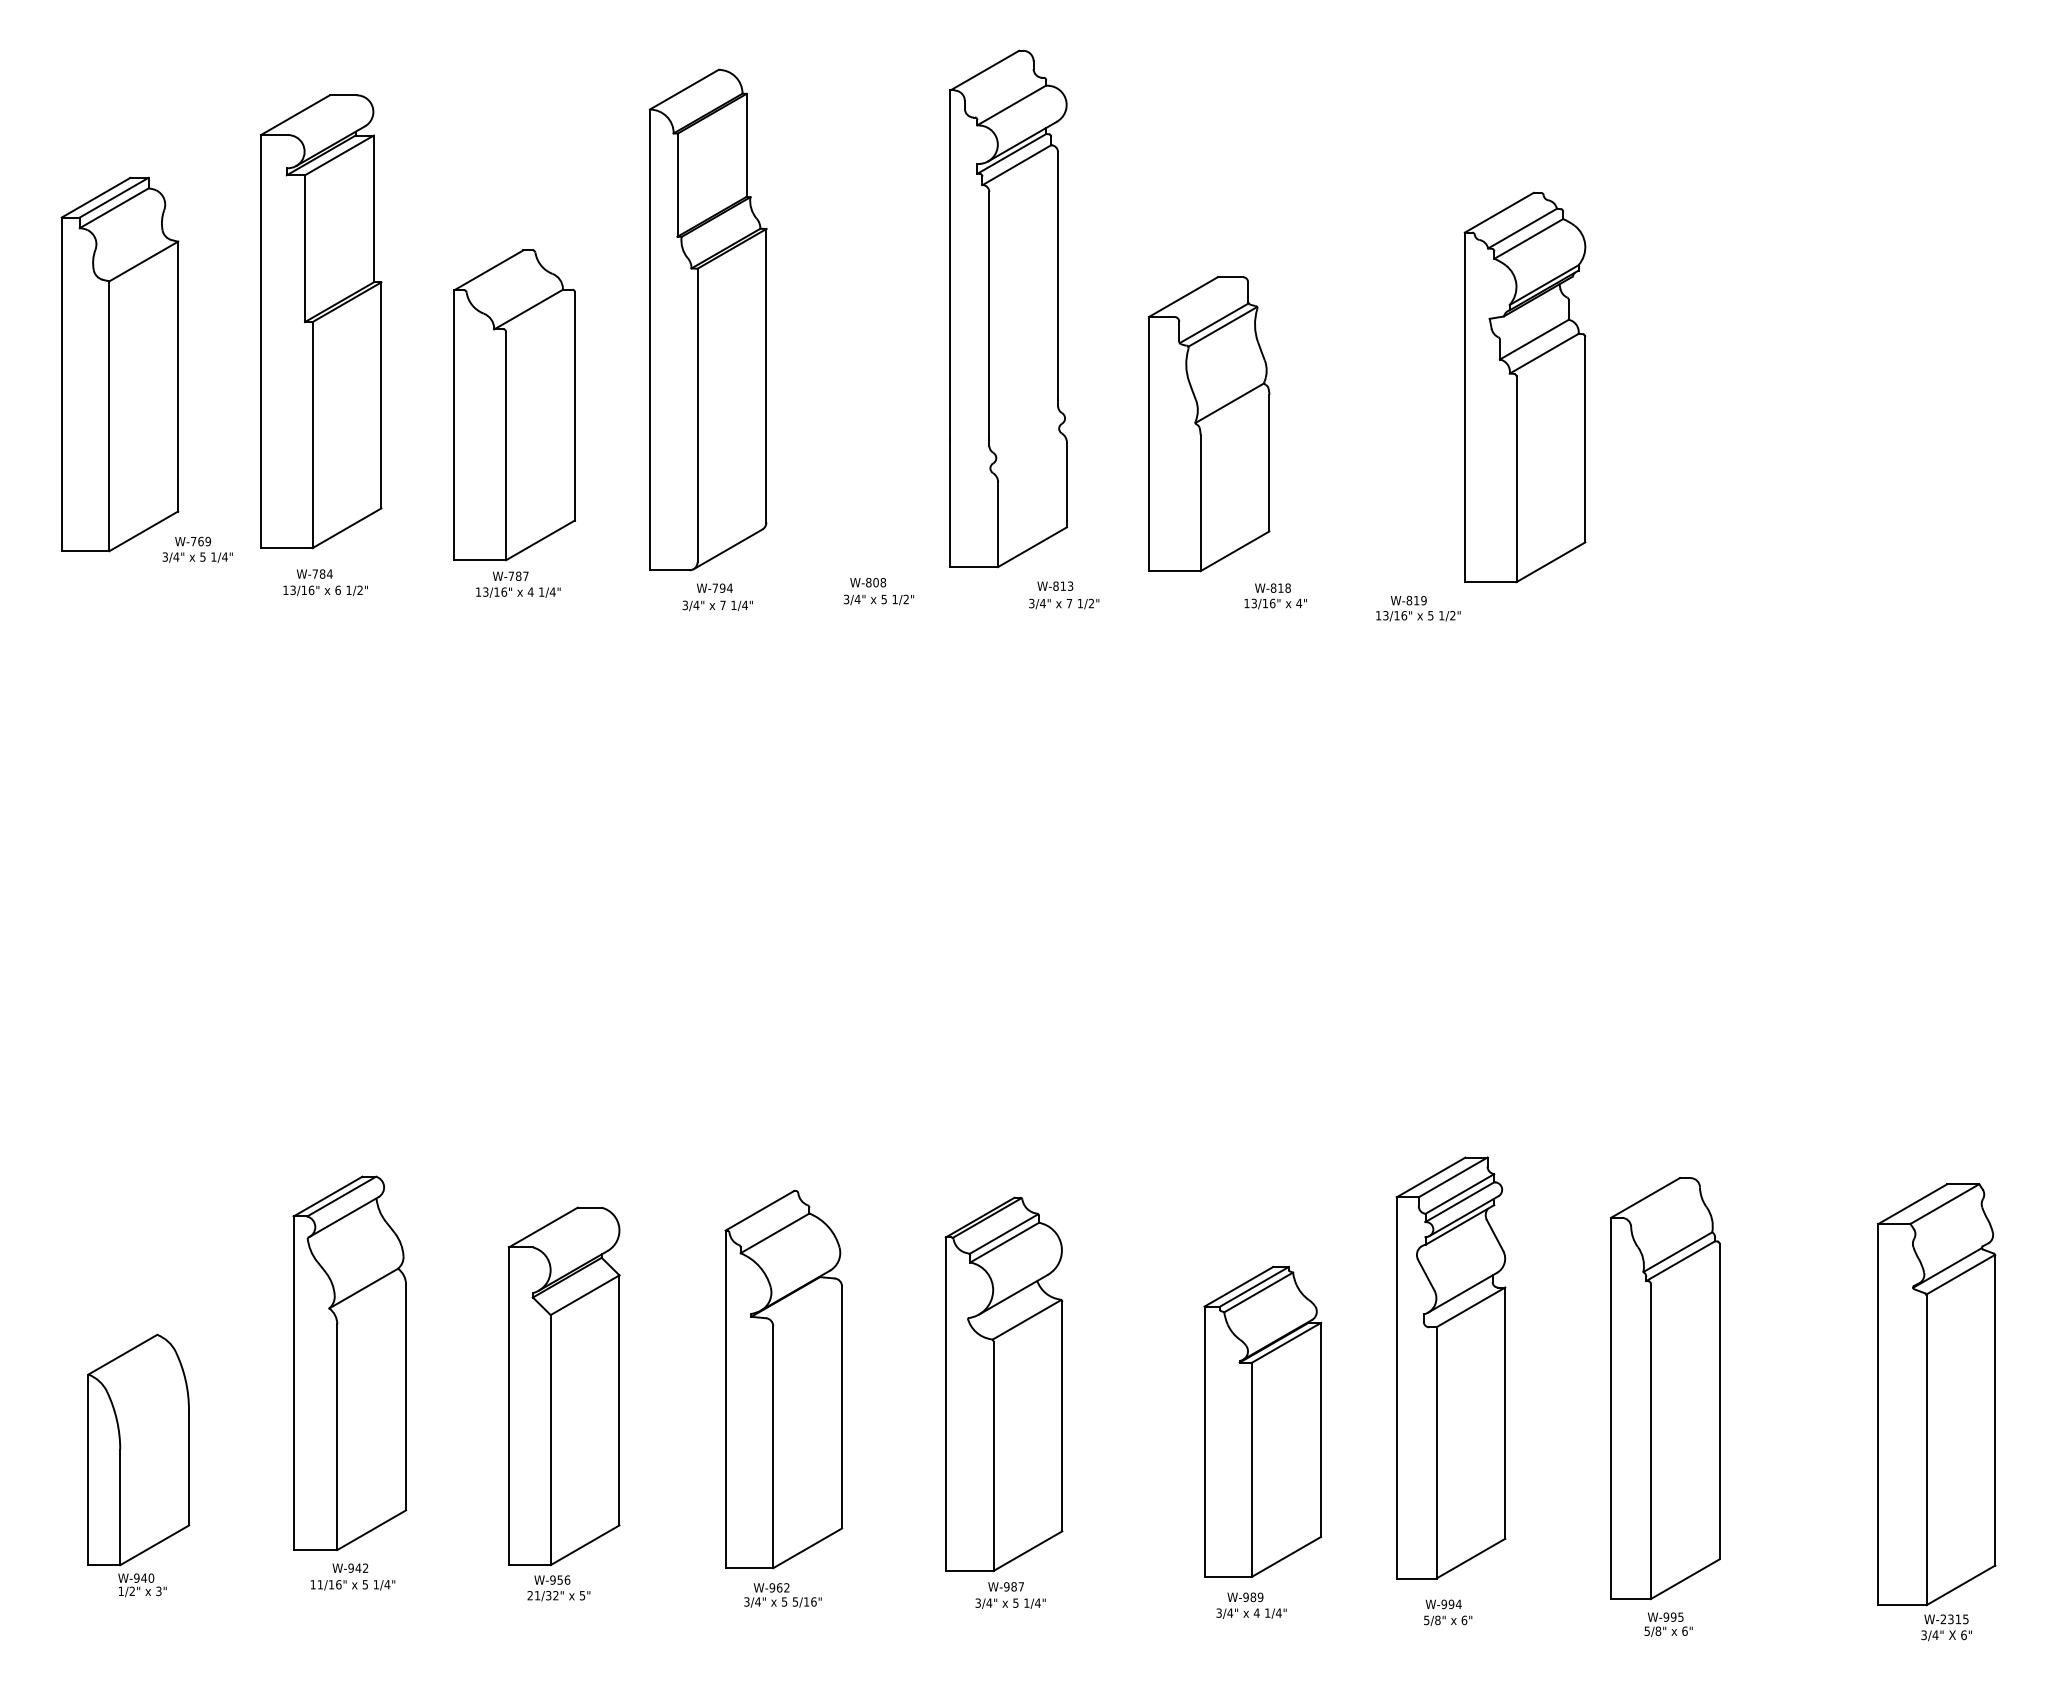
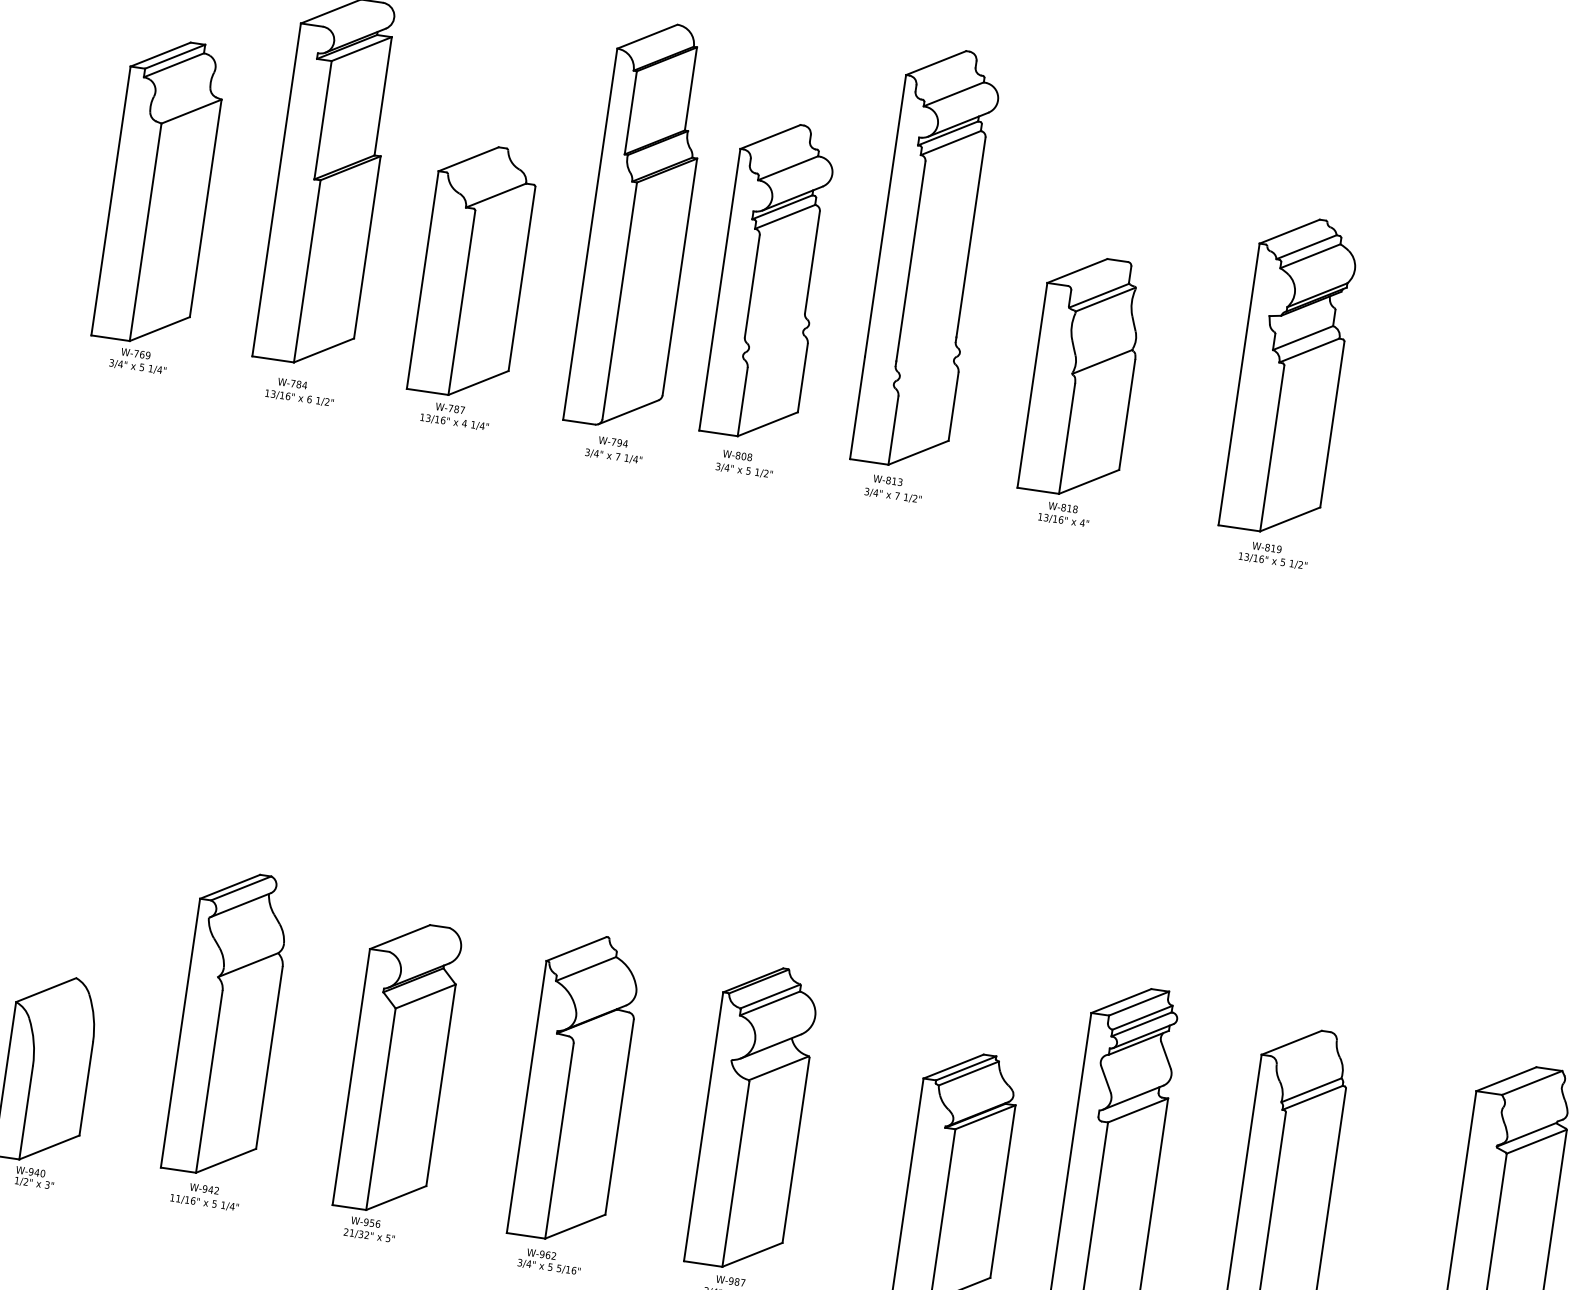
part: (1008, 308) -> (927, 257), moved
part: (875, 364) -> (769, 280), added
part: (1208, 424) -> (1082, 376), moved
text: (197, 549) -> (138, 360), moved
text: (1418, 608) -> (1273, 555), moved

